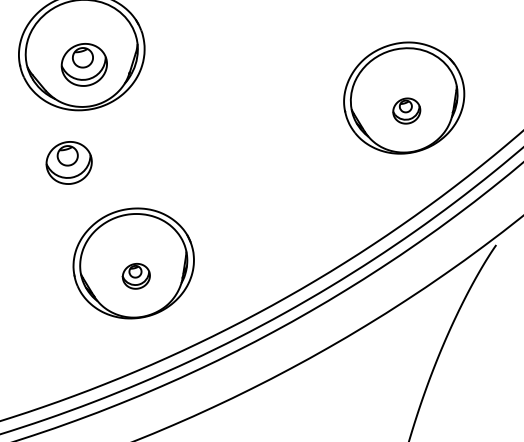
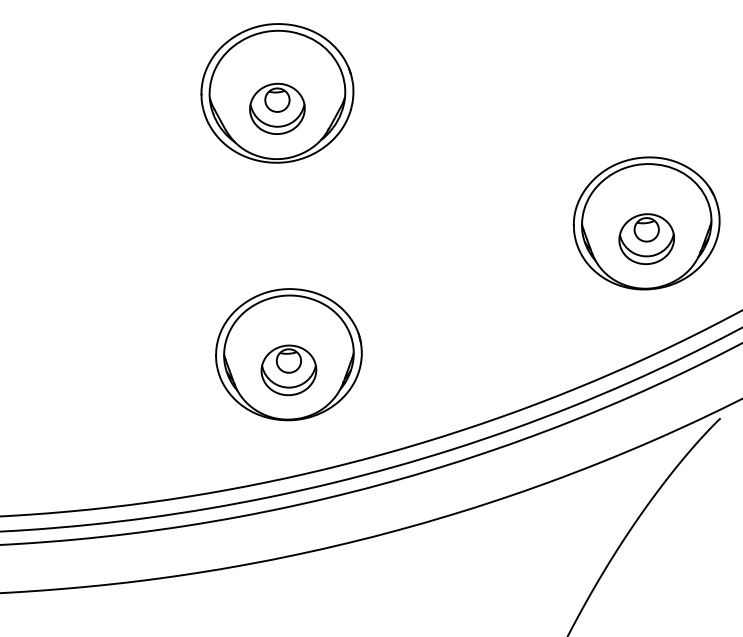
part: (406, 111) -> (646, 239), size x1.67
part: (69, 162) -> (236, 220), removed
part: (136, 276) -> (288, 370), size x1.67

